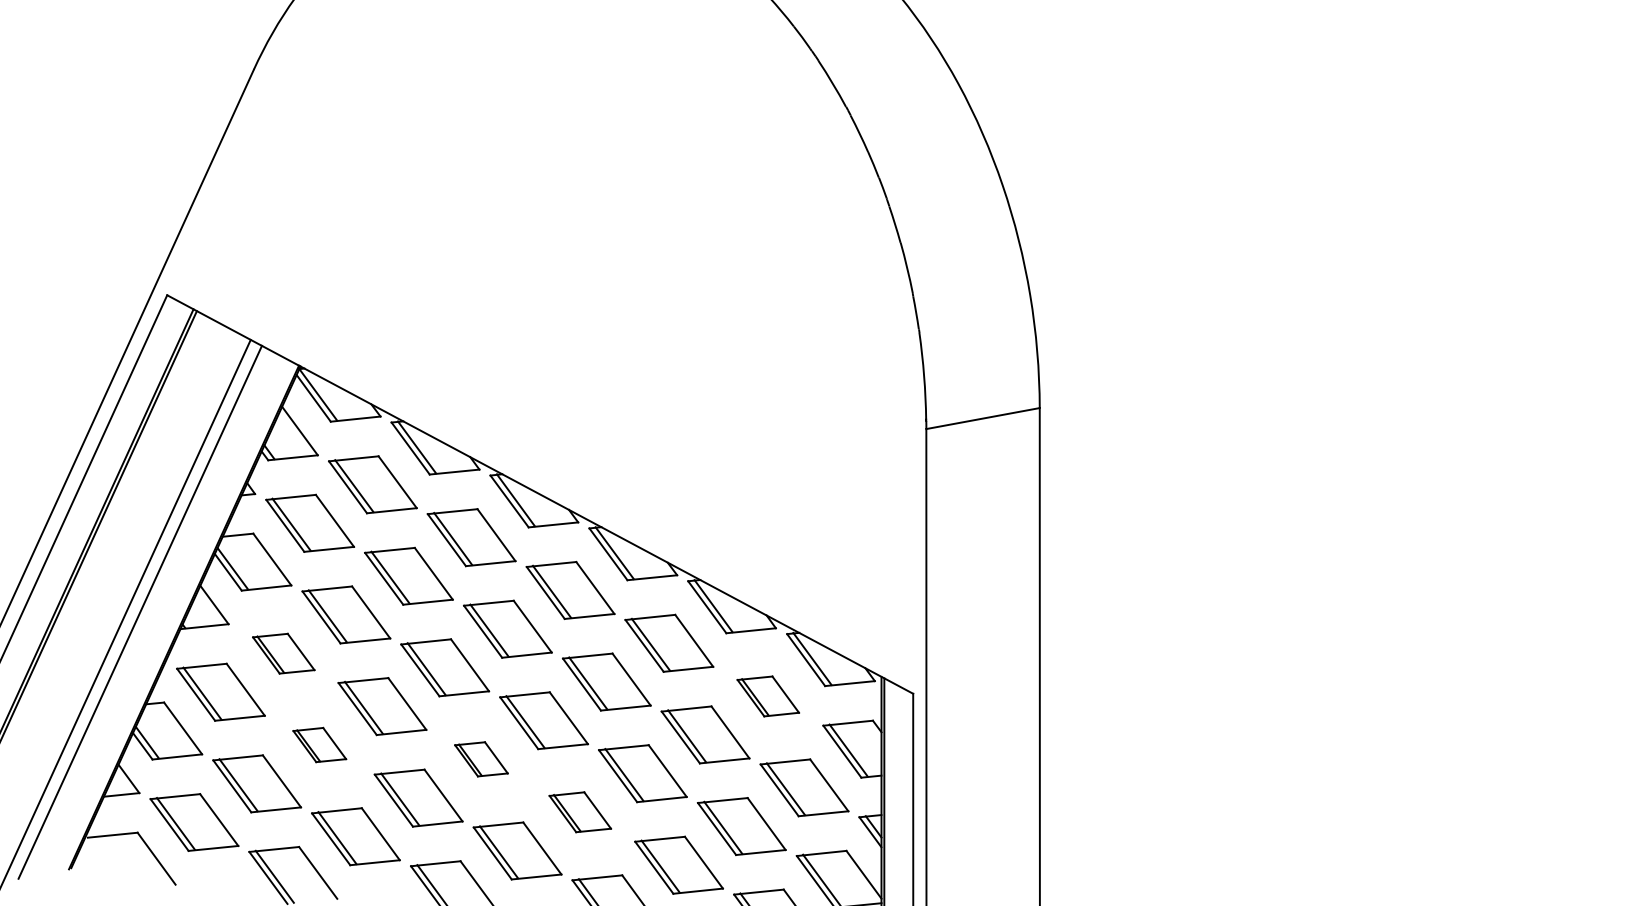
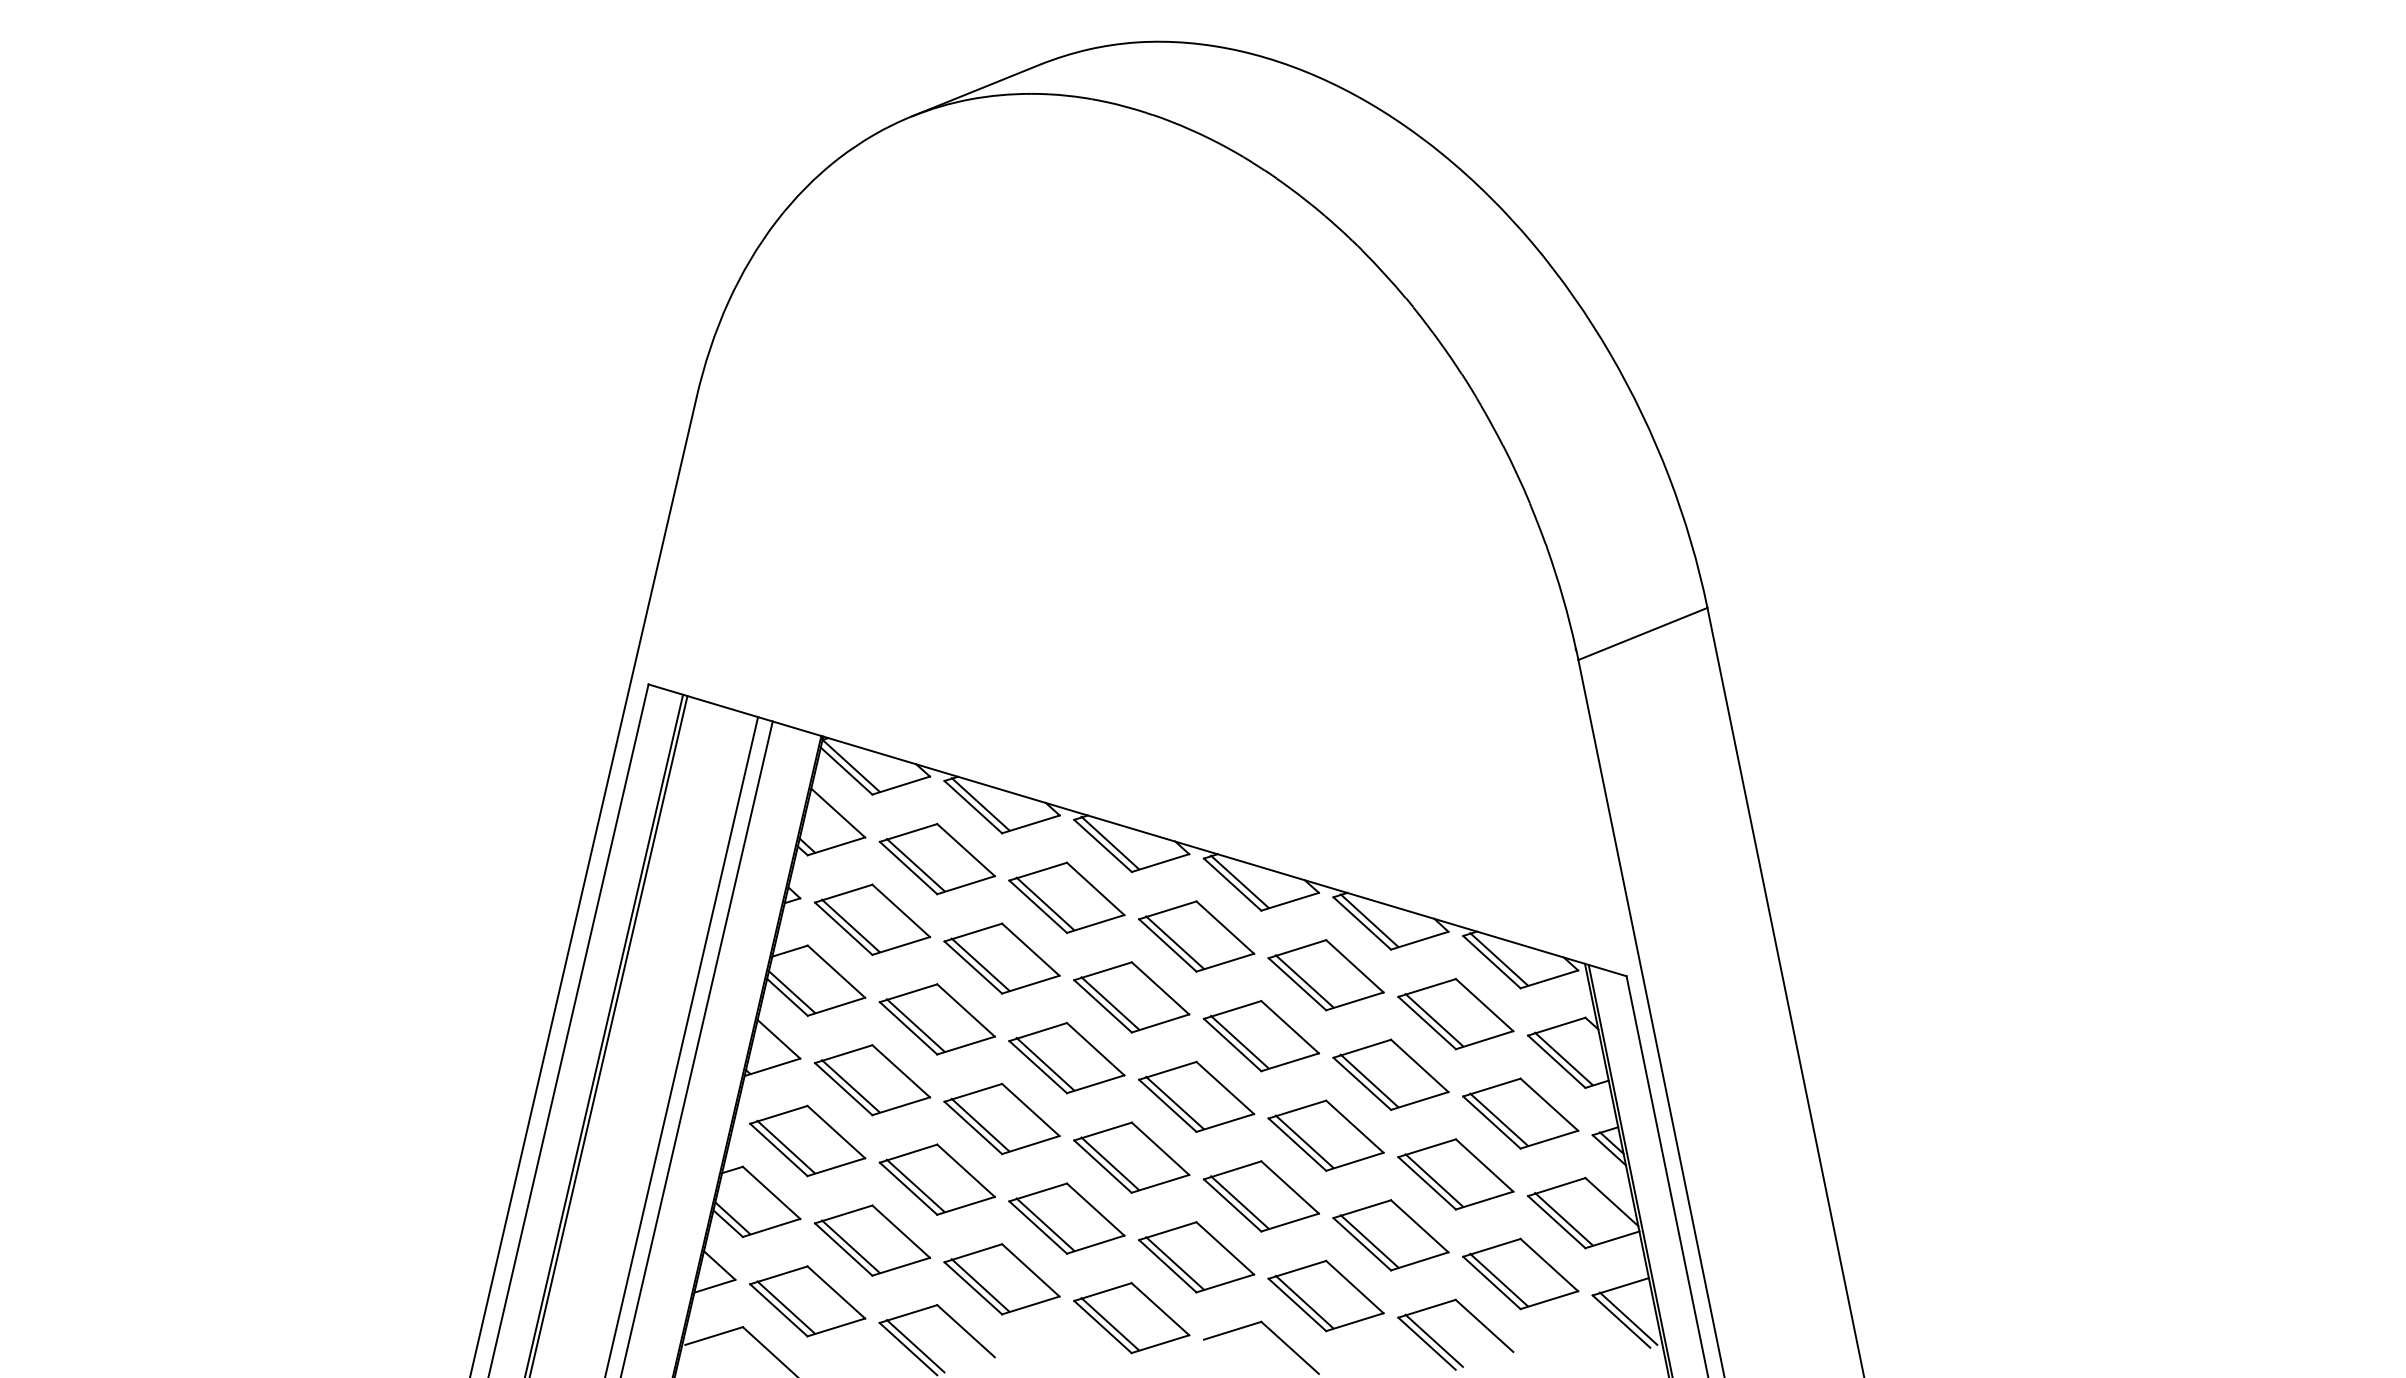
part: (283, 653) -> (872, 1080), size x1.43
part: (767, 696) -> (1455, 1014), size x1.43
part: (319, 744) -> (936, 1179), size x1.67
part: (481, 759) -> (1131, 1157), size x1.67
part: (580, 812) -> (1261, 1196), size x1.43

